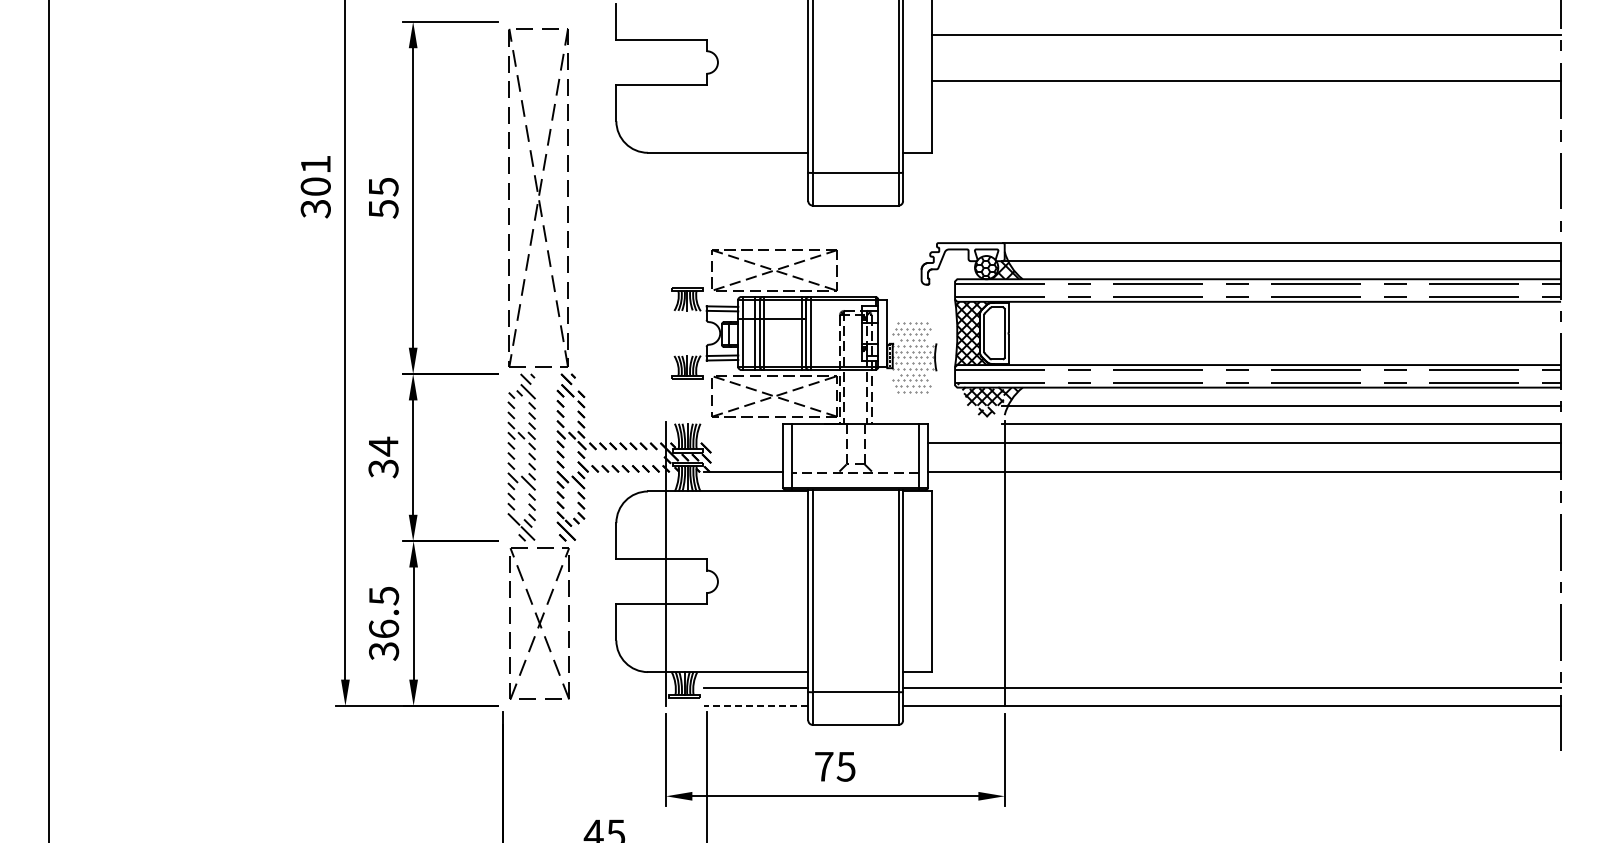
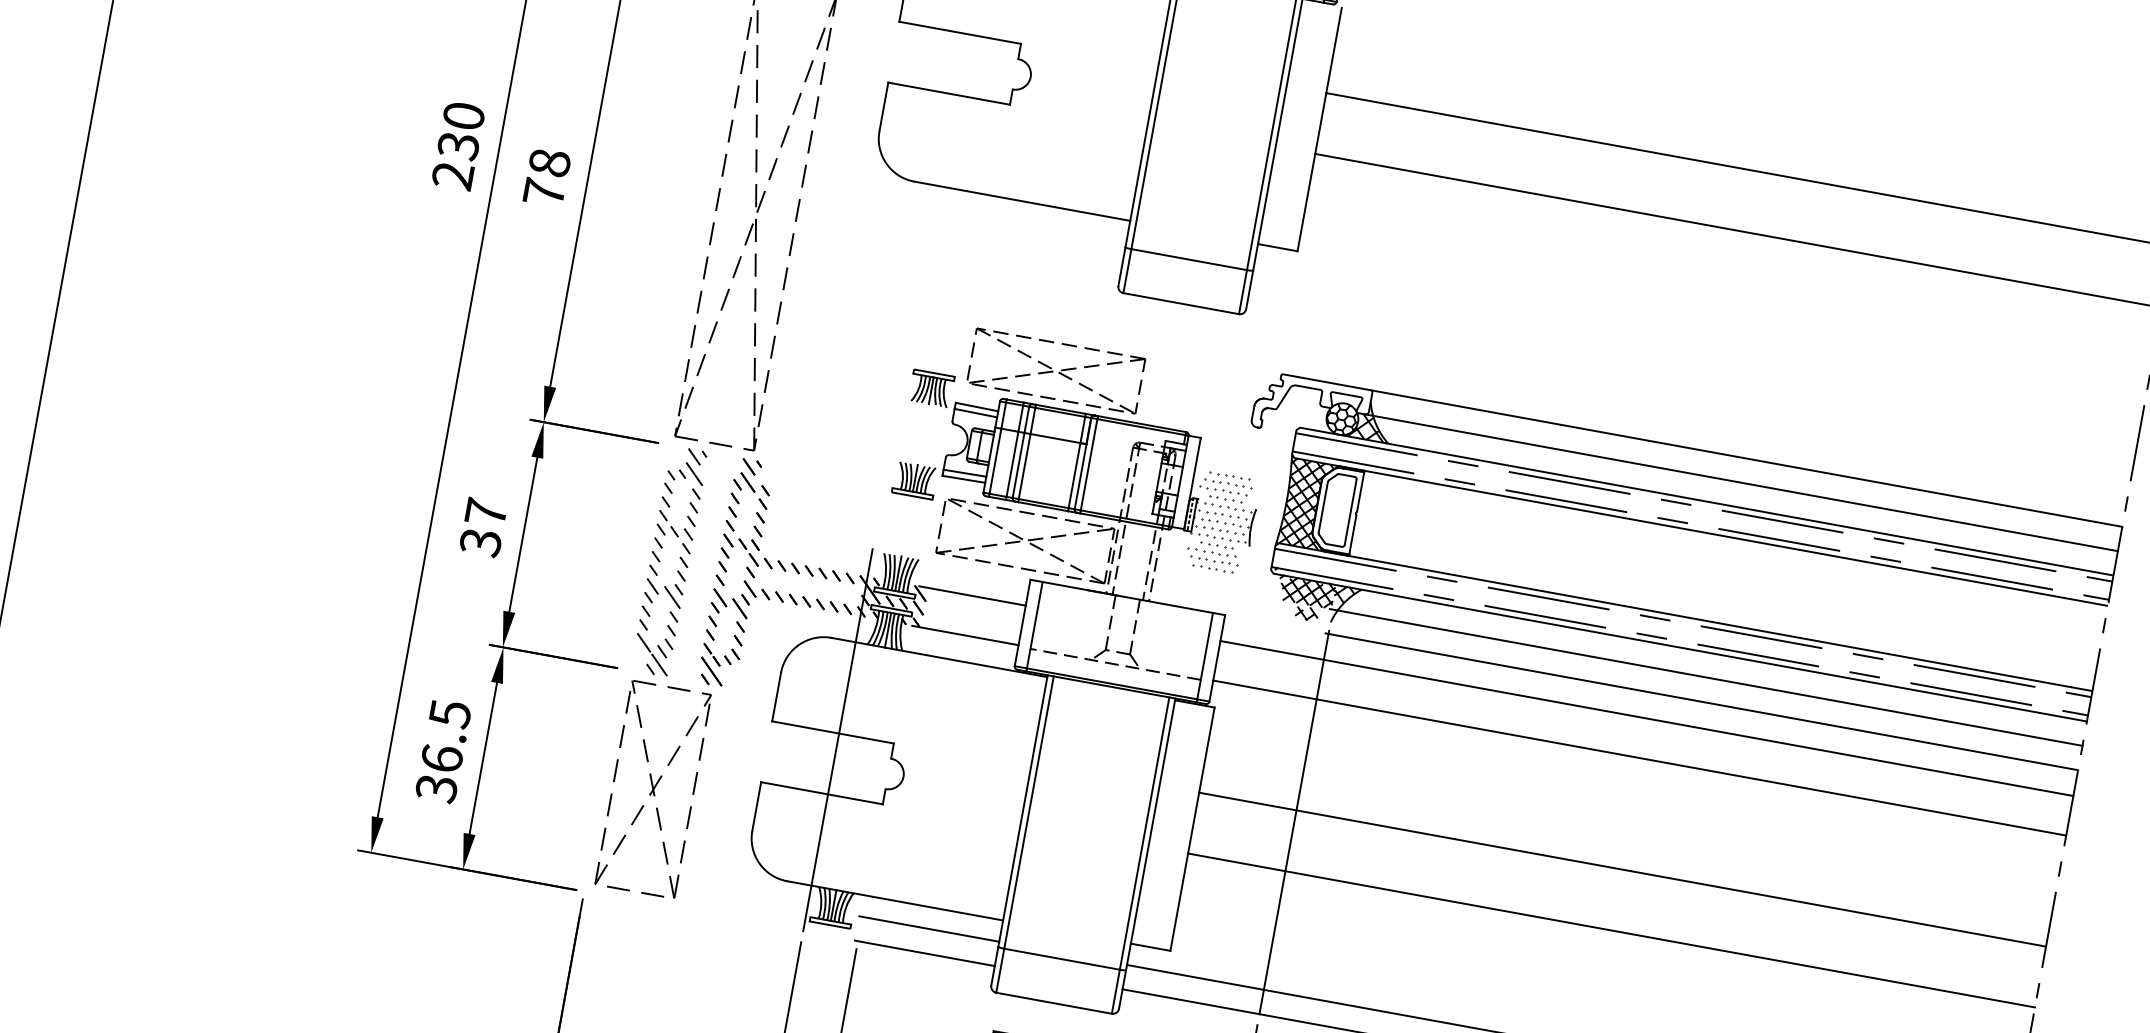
text: (315, 186) -> (458, 145), 301 -> 230
text: (383, 197) -> (547, 177), 55 -> 78
hatch: (912, 356) -> (1220, 520), added
line: (743, 442) -> (972, 595), added
text: (383, 446) -> (486, 512), 34 -> 37
line: (1246, 554) -> (1622, 869), added
line: (1246, 599) -> (1611, 929), added
line: (756, 705) -> (925, 952), dashed -> solid

